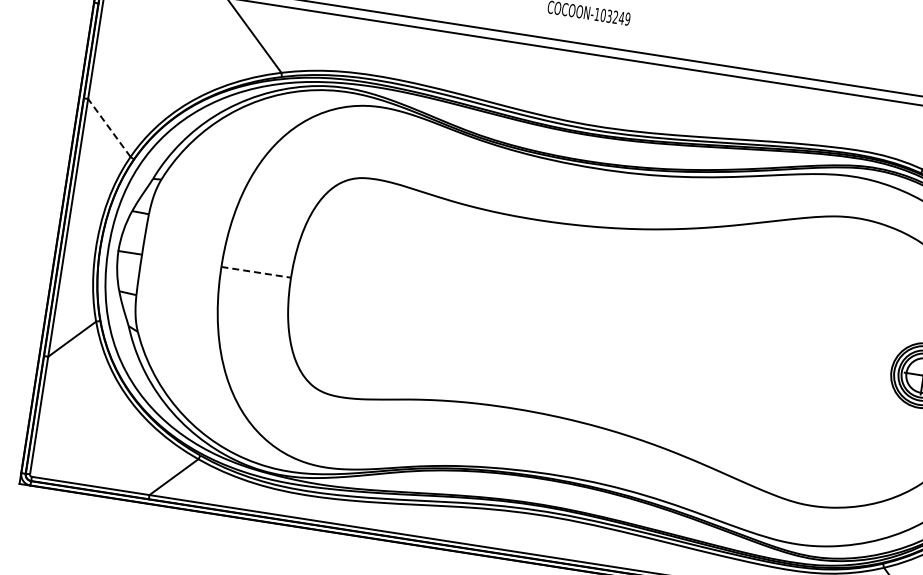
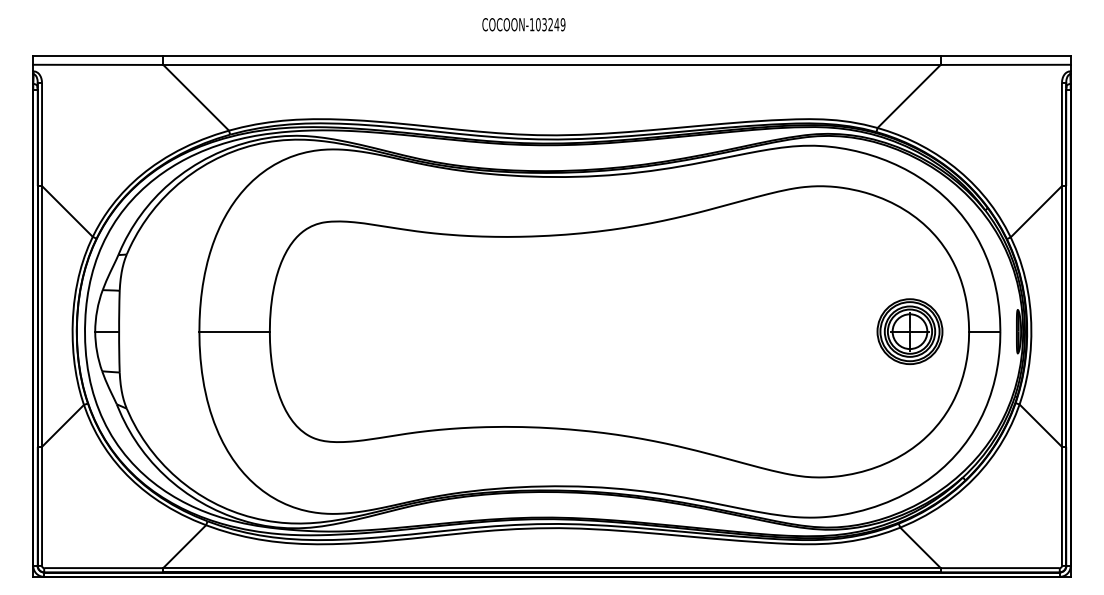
line: (109, 128) -> (67, 211), dashed -> solid
line: (257, 272) -> (235, 331), dashed -> solid

